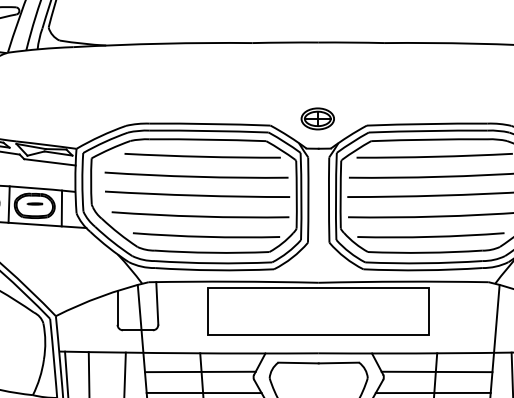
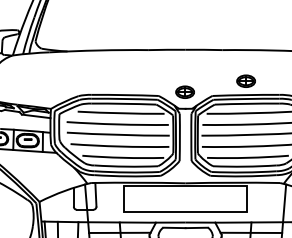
part: (426, 97) -> (245, 80), added

